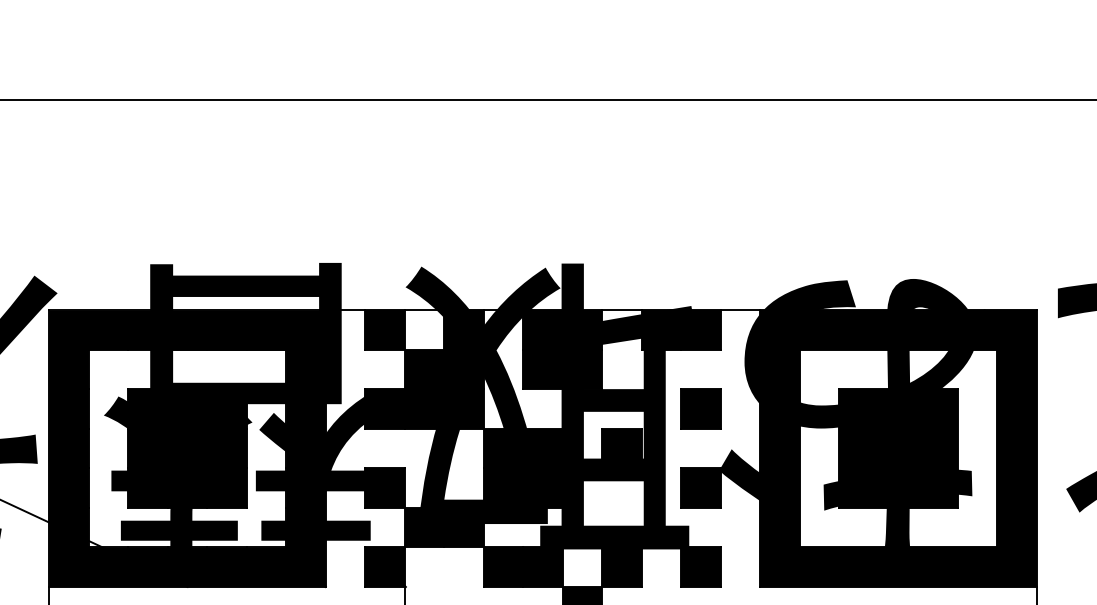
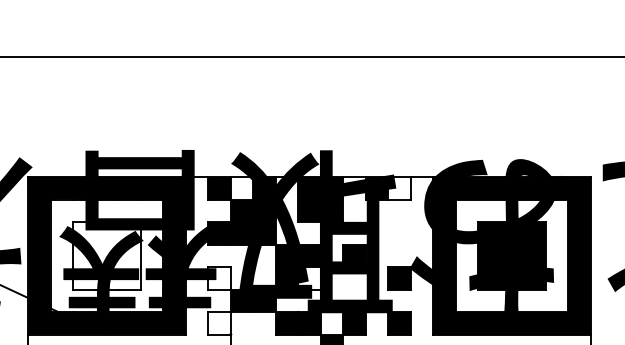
fill: (701, 330) -> (399, 188), removed
part: (701, 409) -> (399, 233), removed
fill: (187, 448) -> (106, 255), removed
fill: (385, 488) -> (219, 278), removed
fill: (543, 488) -> (309, 278), removed
fill: (385, 567) -> (219, 323), removed

